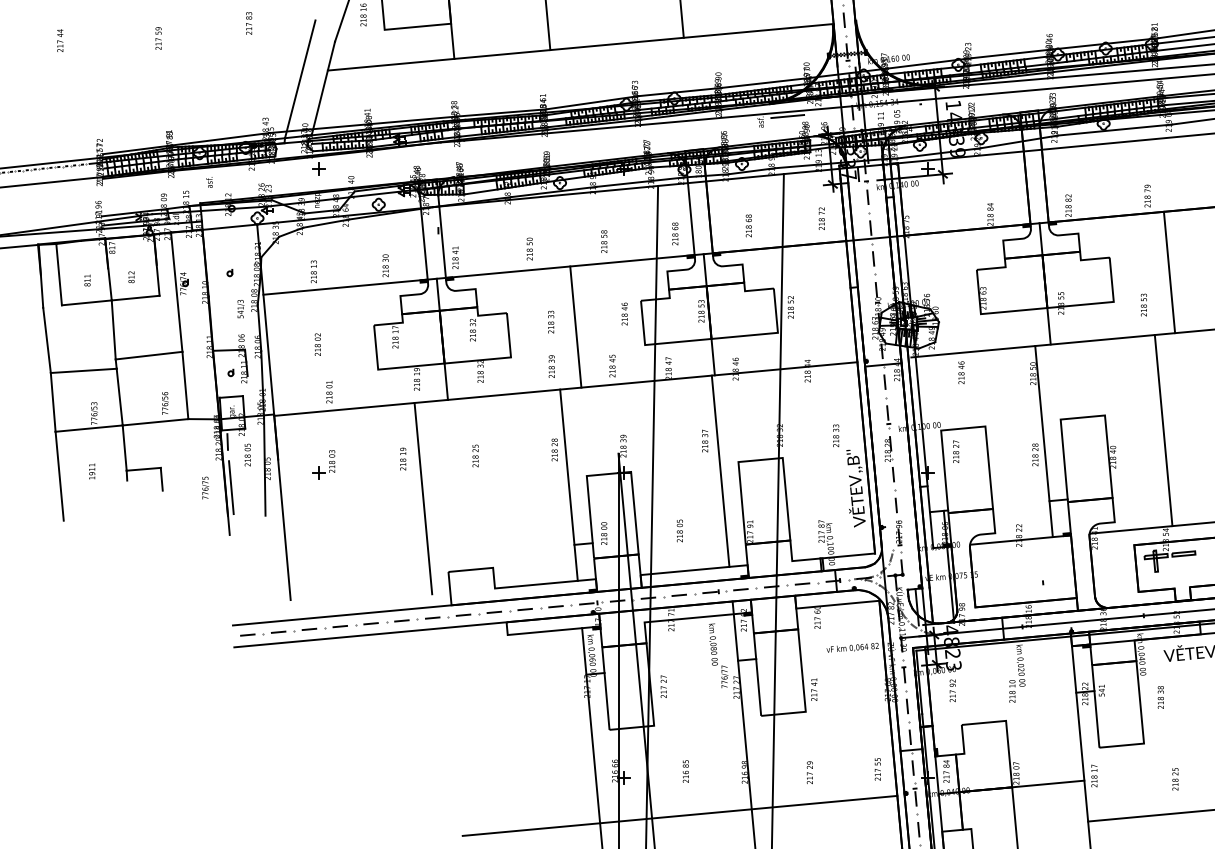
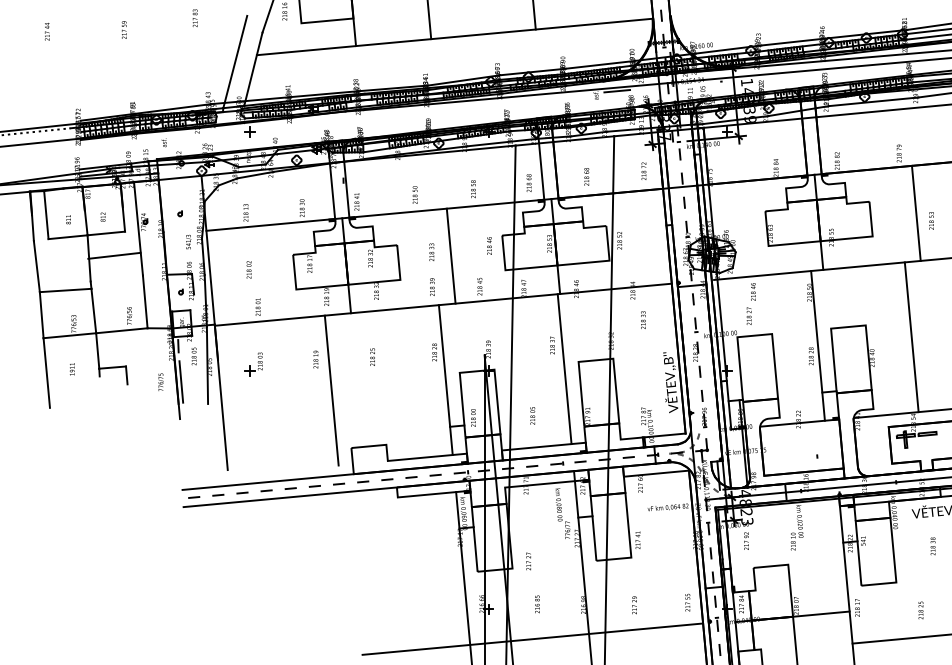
text: (1143, 304) -> (931, 220), moved
line: (148, 355) -> (114, 255), moved
text: (836, 435) -> (643, 319), moved
text: (956, 451) -> (749, 316), moved
text: (663, 686) -> (528, 561), moved
text: (1160, 697) -> (932, 546), moved

